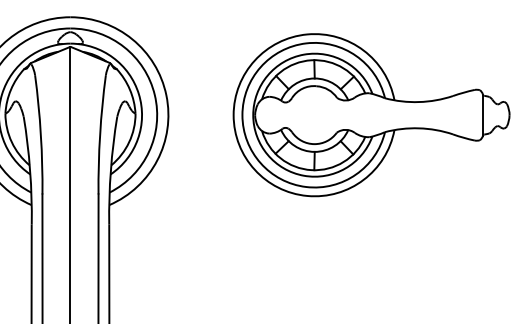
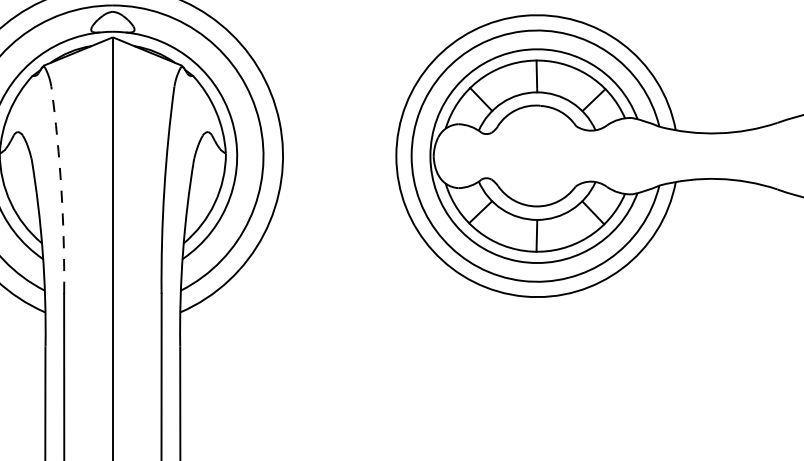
arc: (40, 134) -> (60, 189), solid -> dashed

